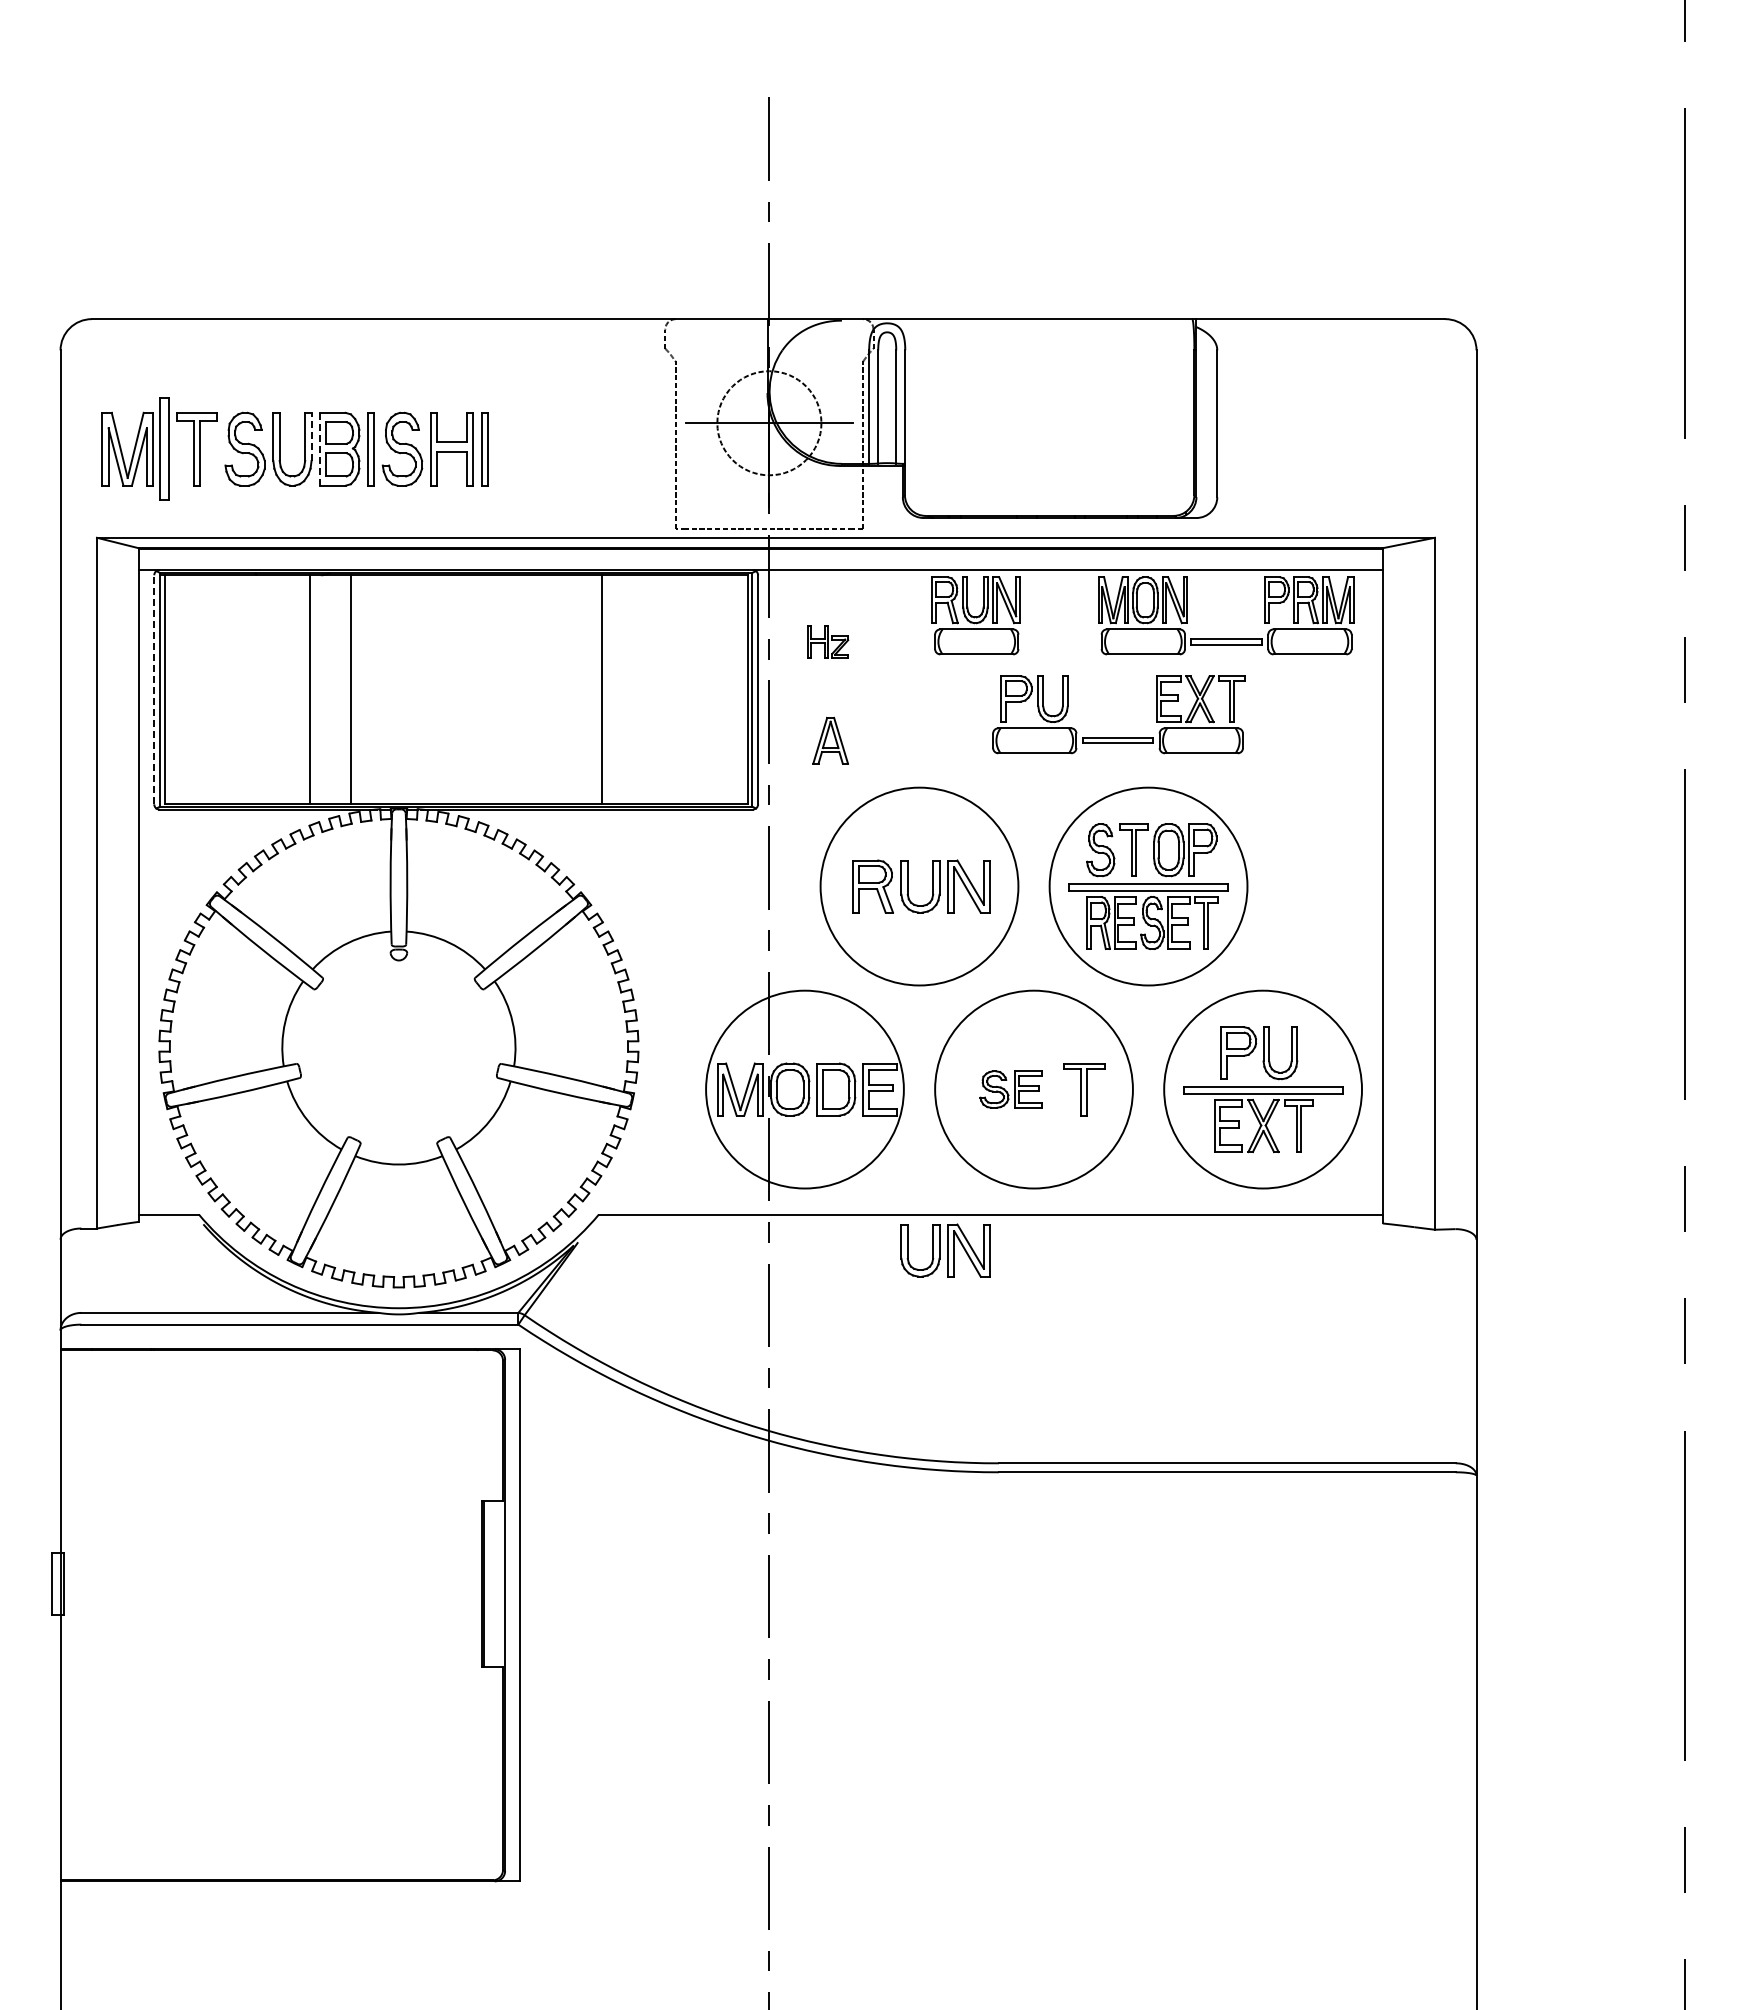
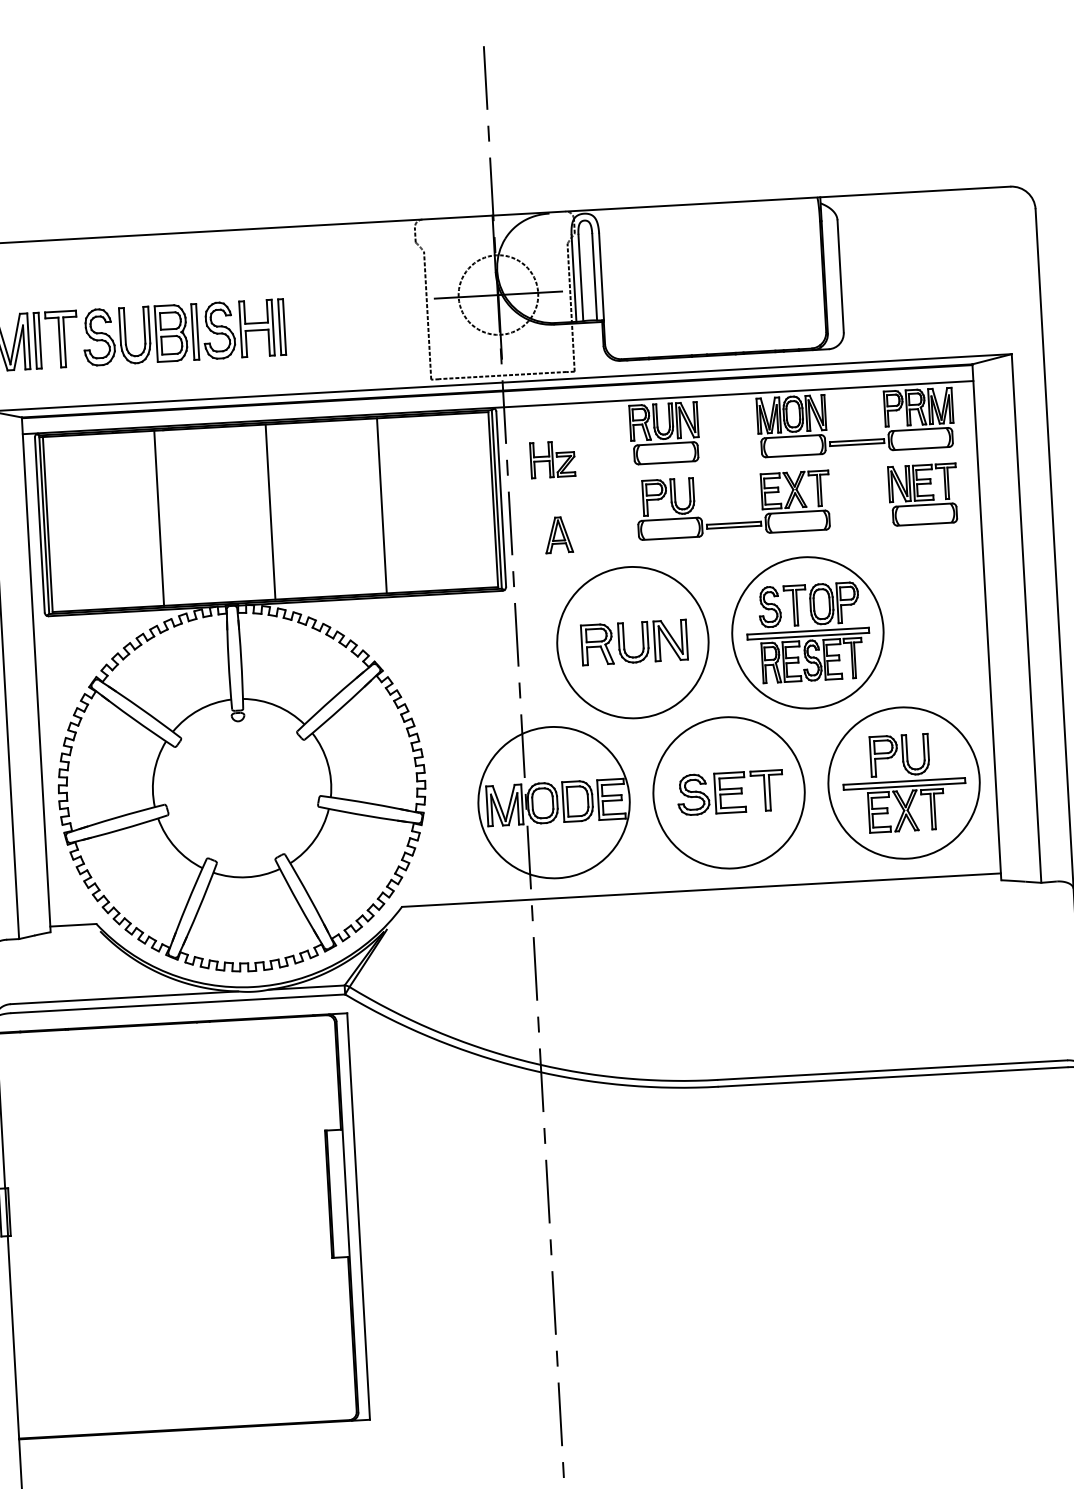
line: (311, 436) -> (149, 324), dashed -> solid
line: (320, 448) -> (156, 333), dashed -> solid
part: (164, 449) -> (37, 340), size x0.71
part: (828, 641) -> (552, 459), size x1.43
line: (154, 689) -> (40, 524), dashed -> solid
line: (351, 689) -> (270, 511), moved
part: (1308, 714) -> (922, 494), added
part: (1118, 737) -> (734, 522), moved
part: (1010, 1089) -> (711, 793), size x1.43
part: (945, 1250) -> (668, 919), removed

